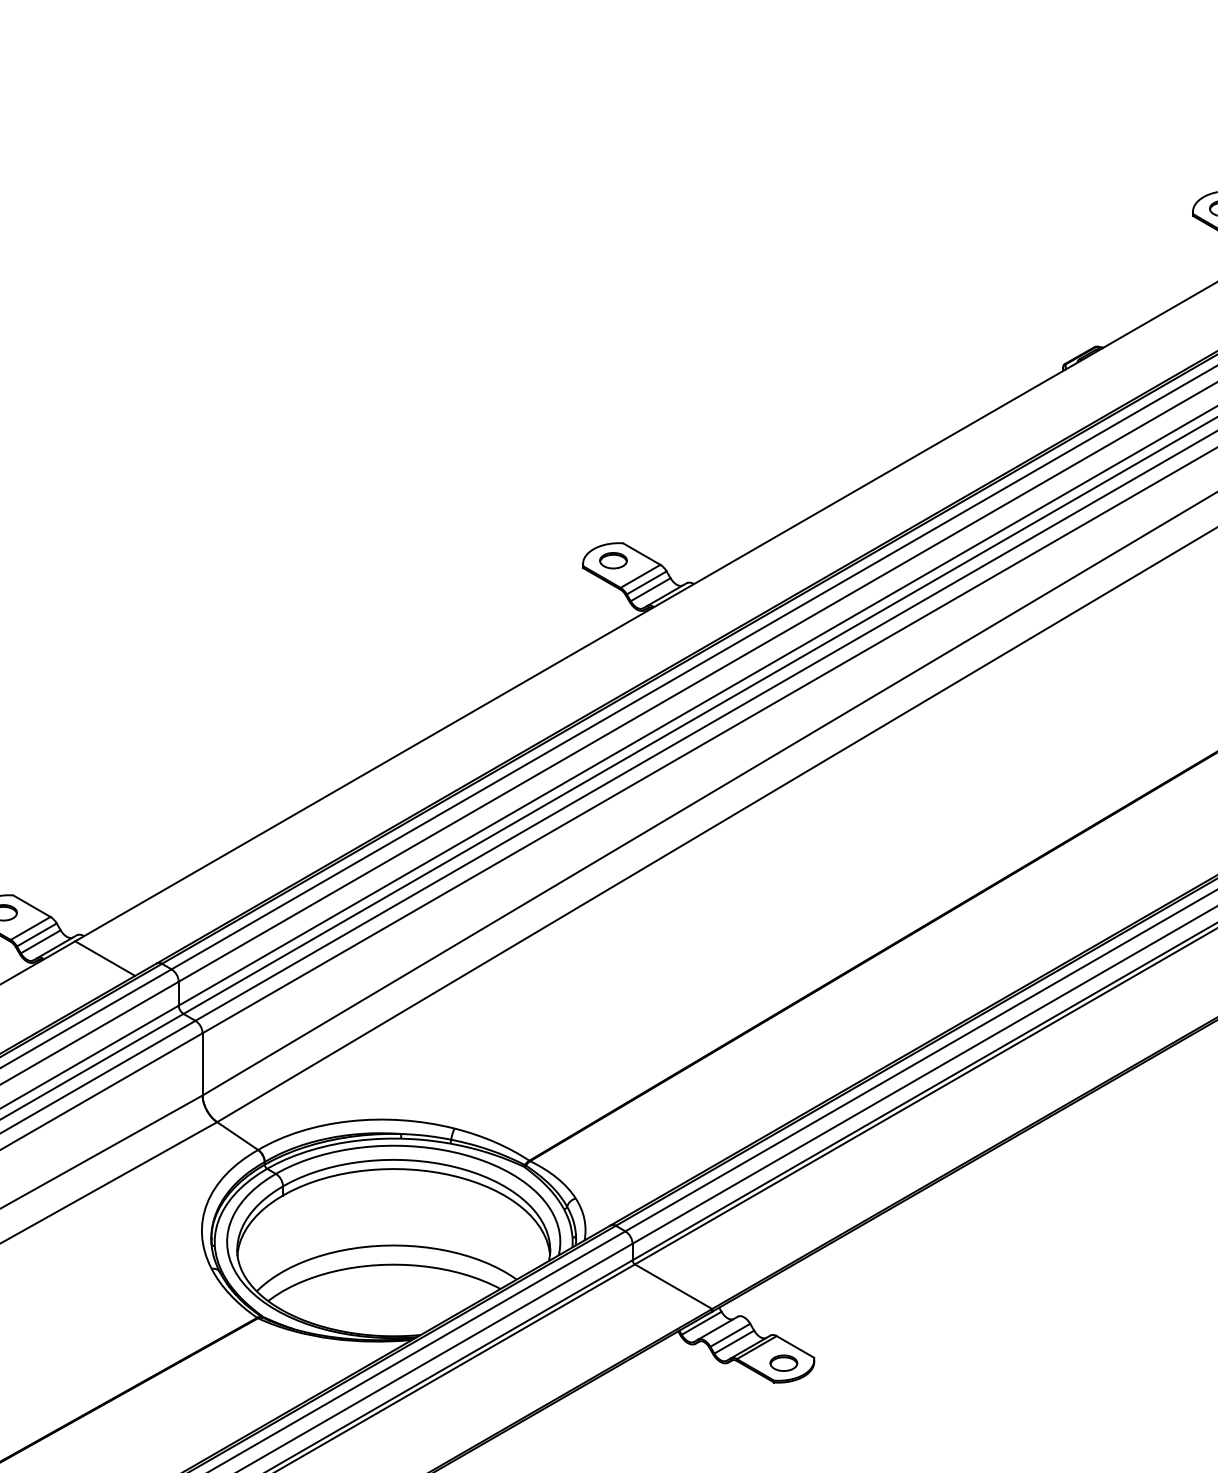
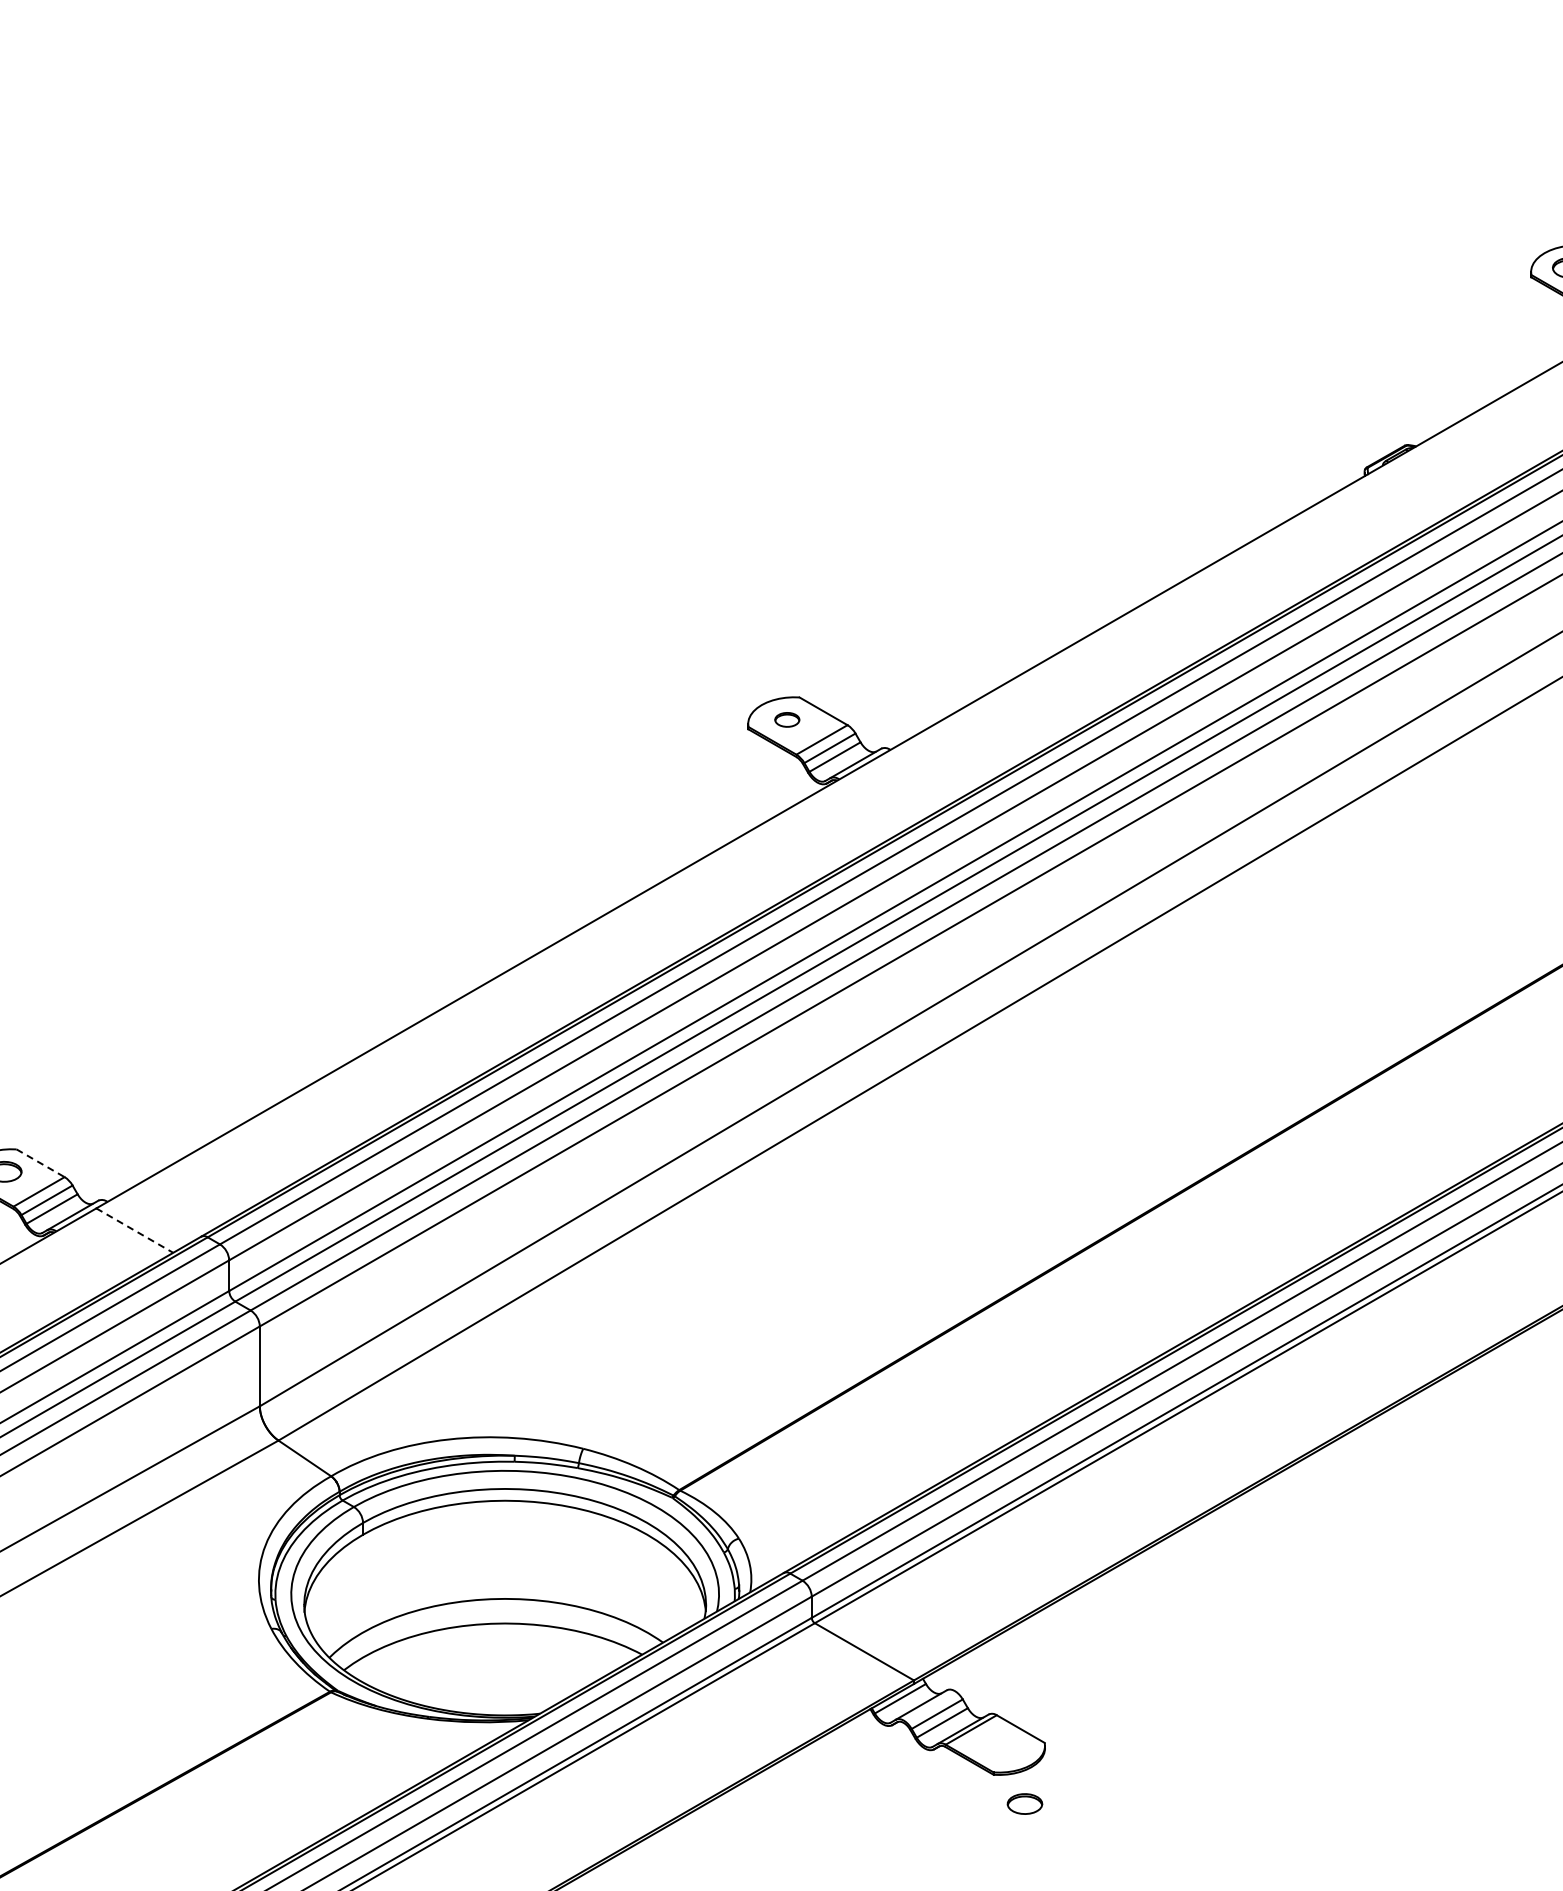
part: (613, 560) -> (787, 719), size x0.7
line: (31, 906) -> (40, 1163), solid -> dashed
line: (105, 958) -> (135, 1230), solid -> dashed
part: (783, 1362) -> (1024, 1803), moved

